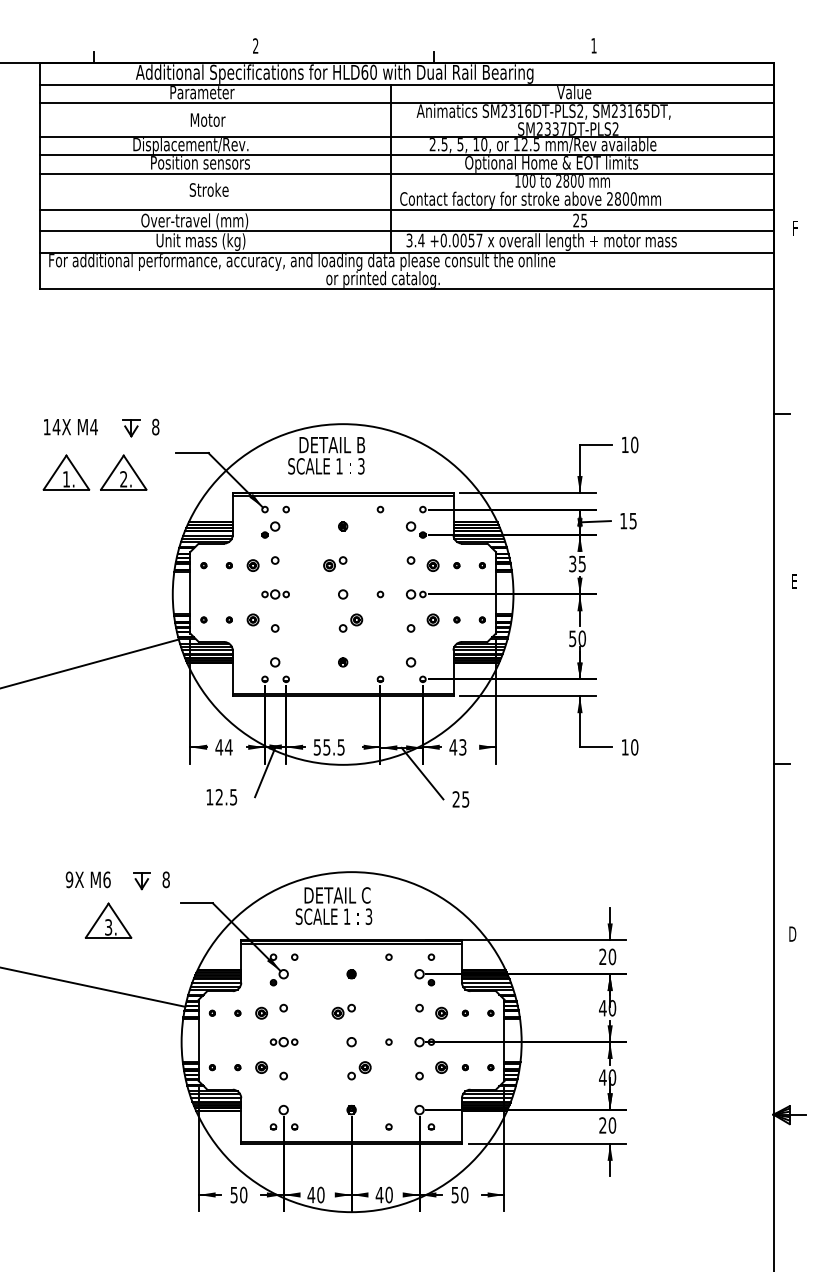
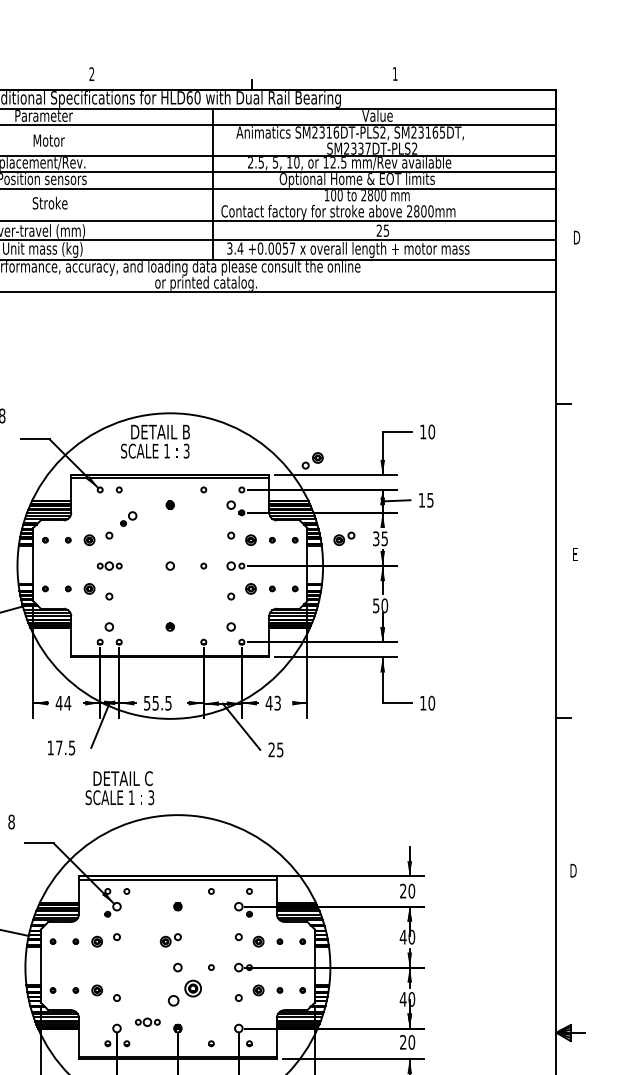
text: (796, 227) -> (576, 236), F -> D
part: (270, 529) -> (128, 518), moved
part: (335, 563) -> (344, 538), moved
part: (350, 622) -> (312, 460), moved
text: (218, 797) -> (58, 748), 12.5 -> 17.5
text: (333, 905) -> (119, 787), moved
part: (283, 1042) -> (147, 1022), moved
part: (359, 1070) -> (184, 993), size x1.6

